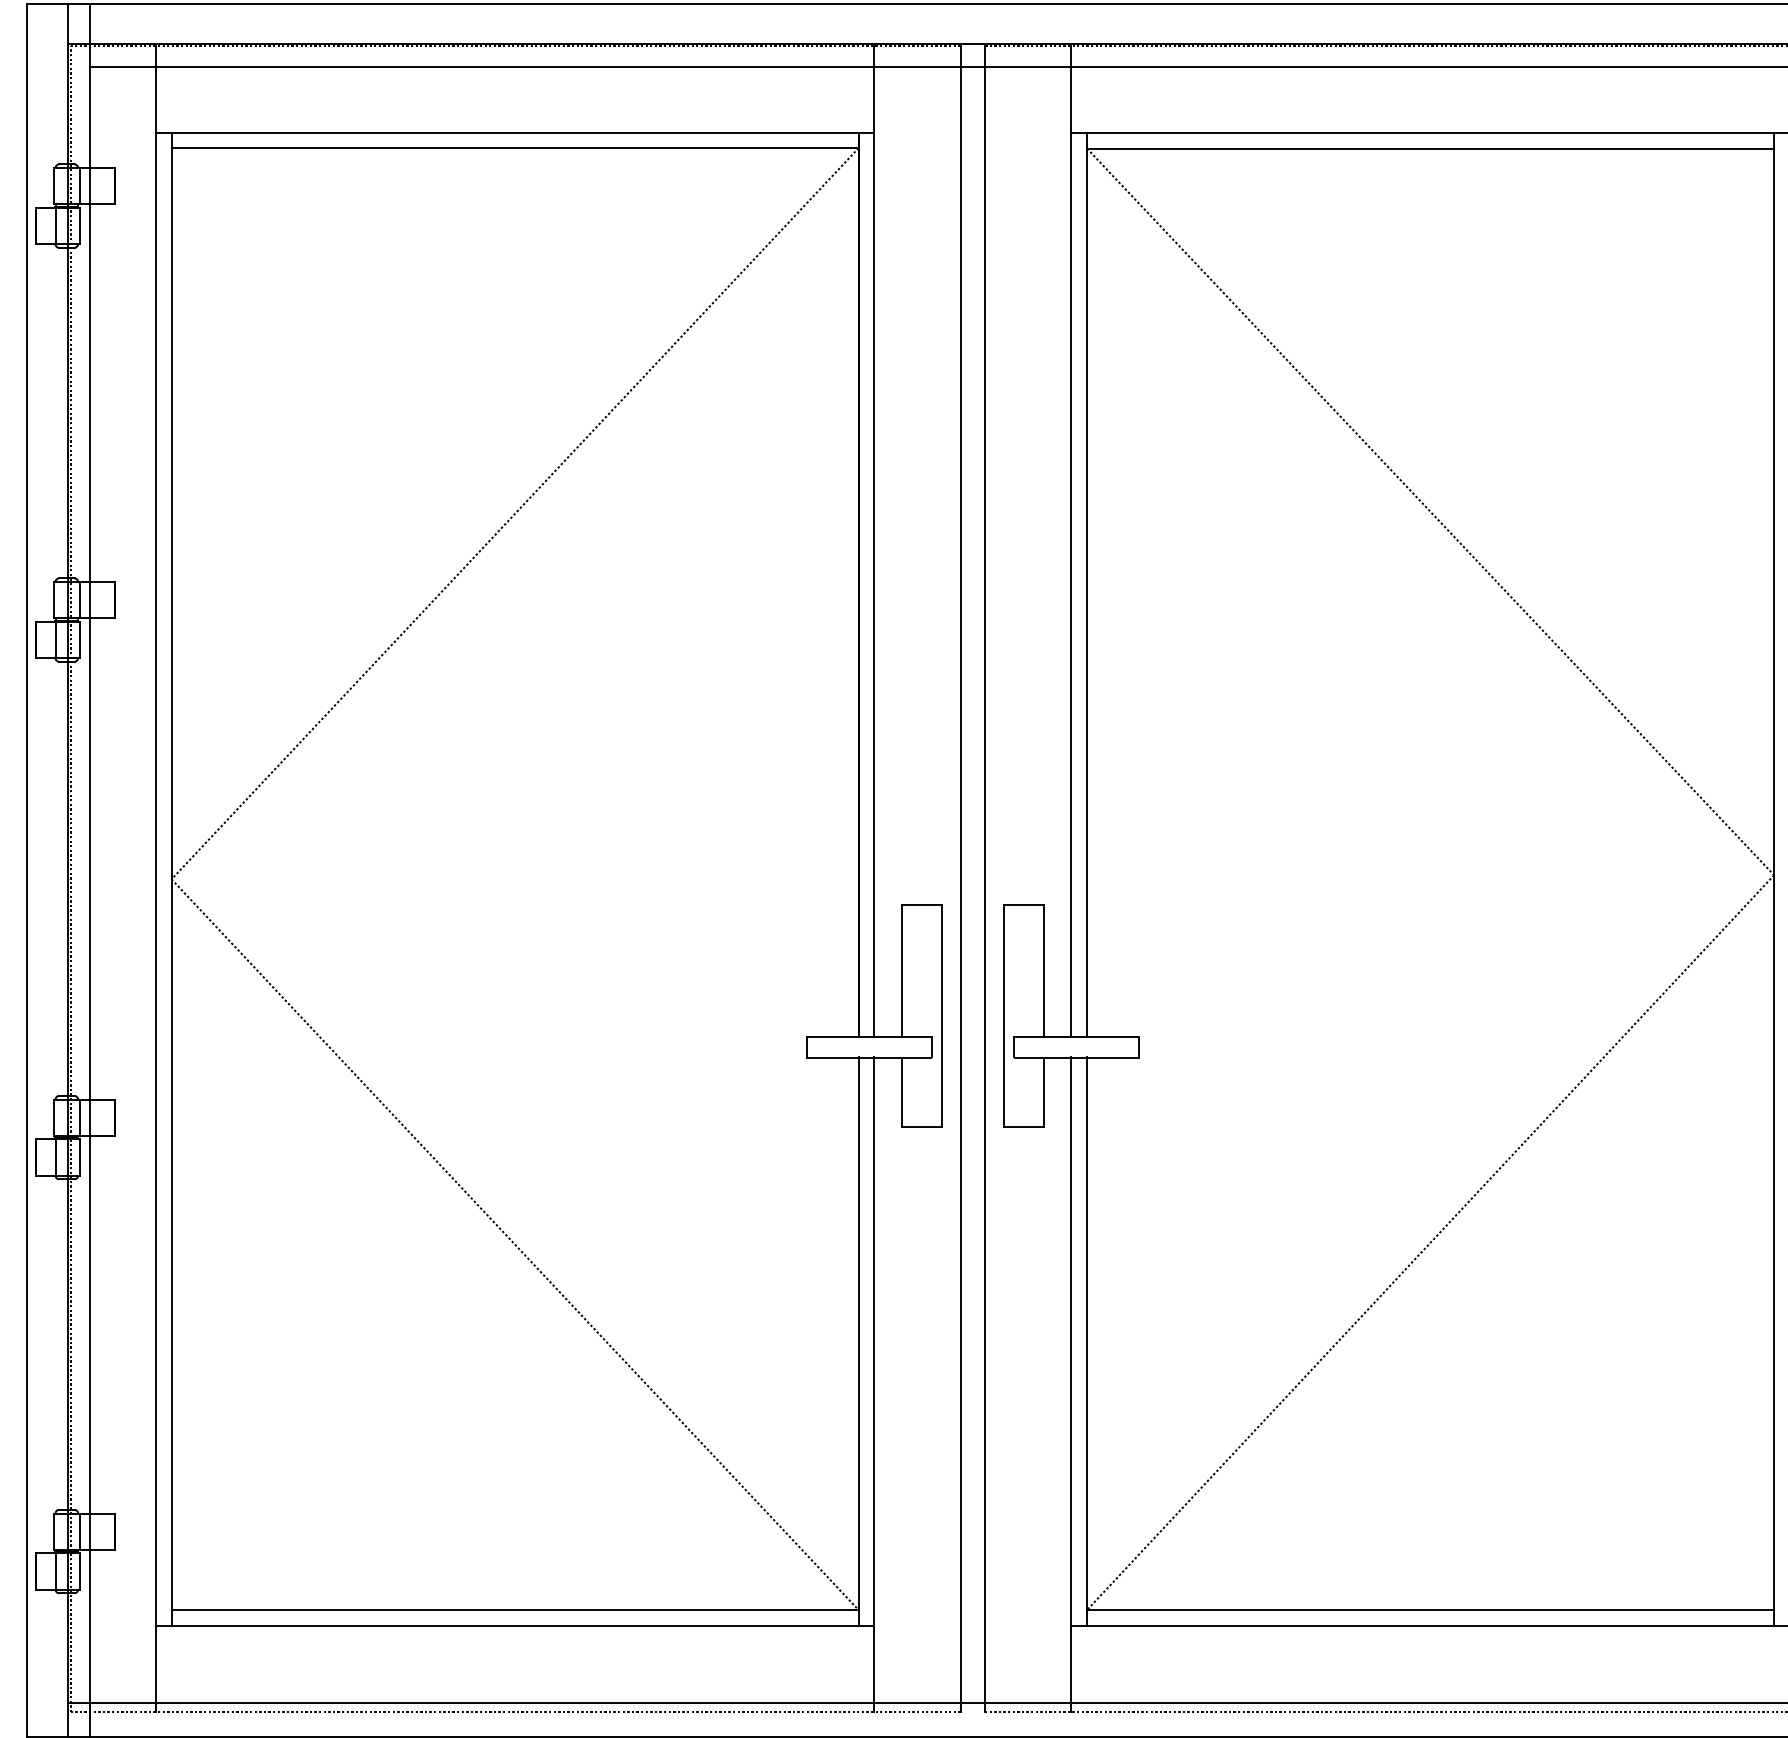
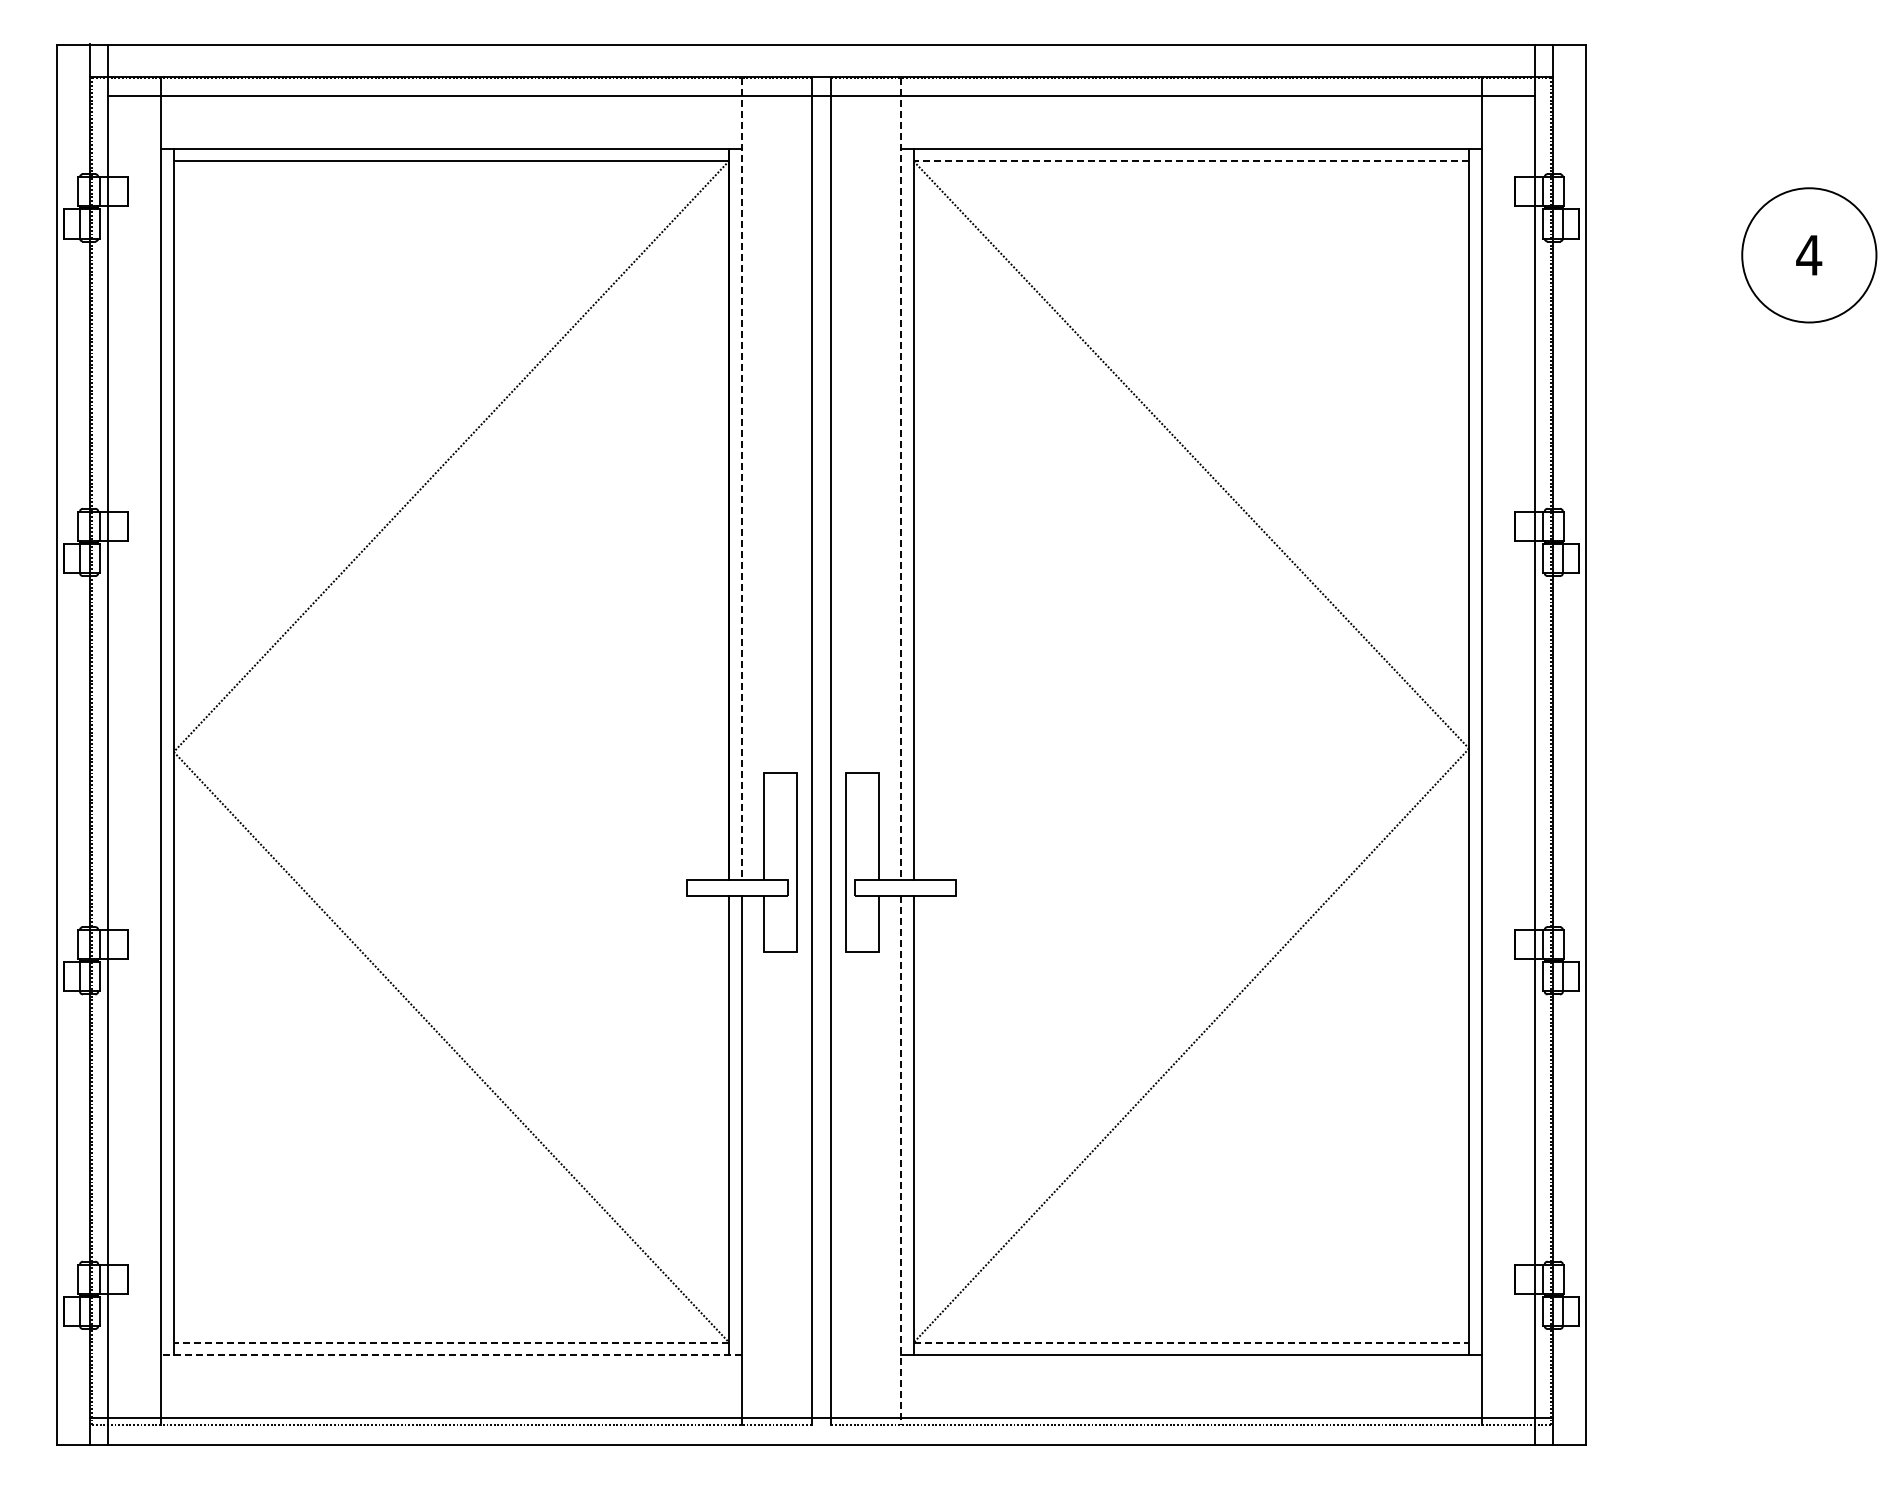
line: (1430, 148) -> (1191, 161), solid -> dashed
line: (873, 540) -> (741, 478), solid -> dashed
line: (1071, 540) -> (901, 478), solid -> dashed
line: (1071, 1384) -> (901, 1160), solid -> dashed
line: (515, 1609) -> (451, 1342), solid -> dashed
line: (1430, 1609) -> (1191, 1342), solid -> dashed
line: (513, 1626) -> (450, 1355), solid -> dashed

